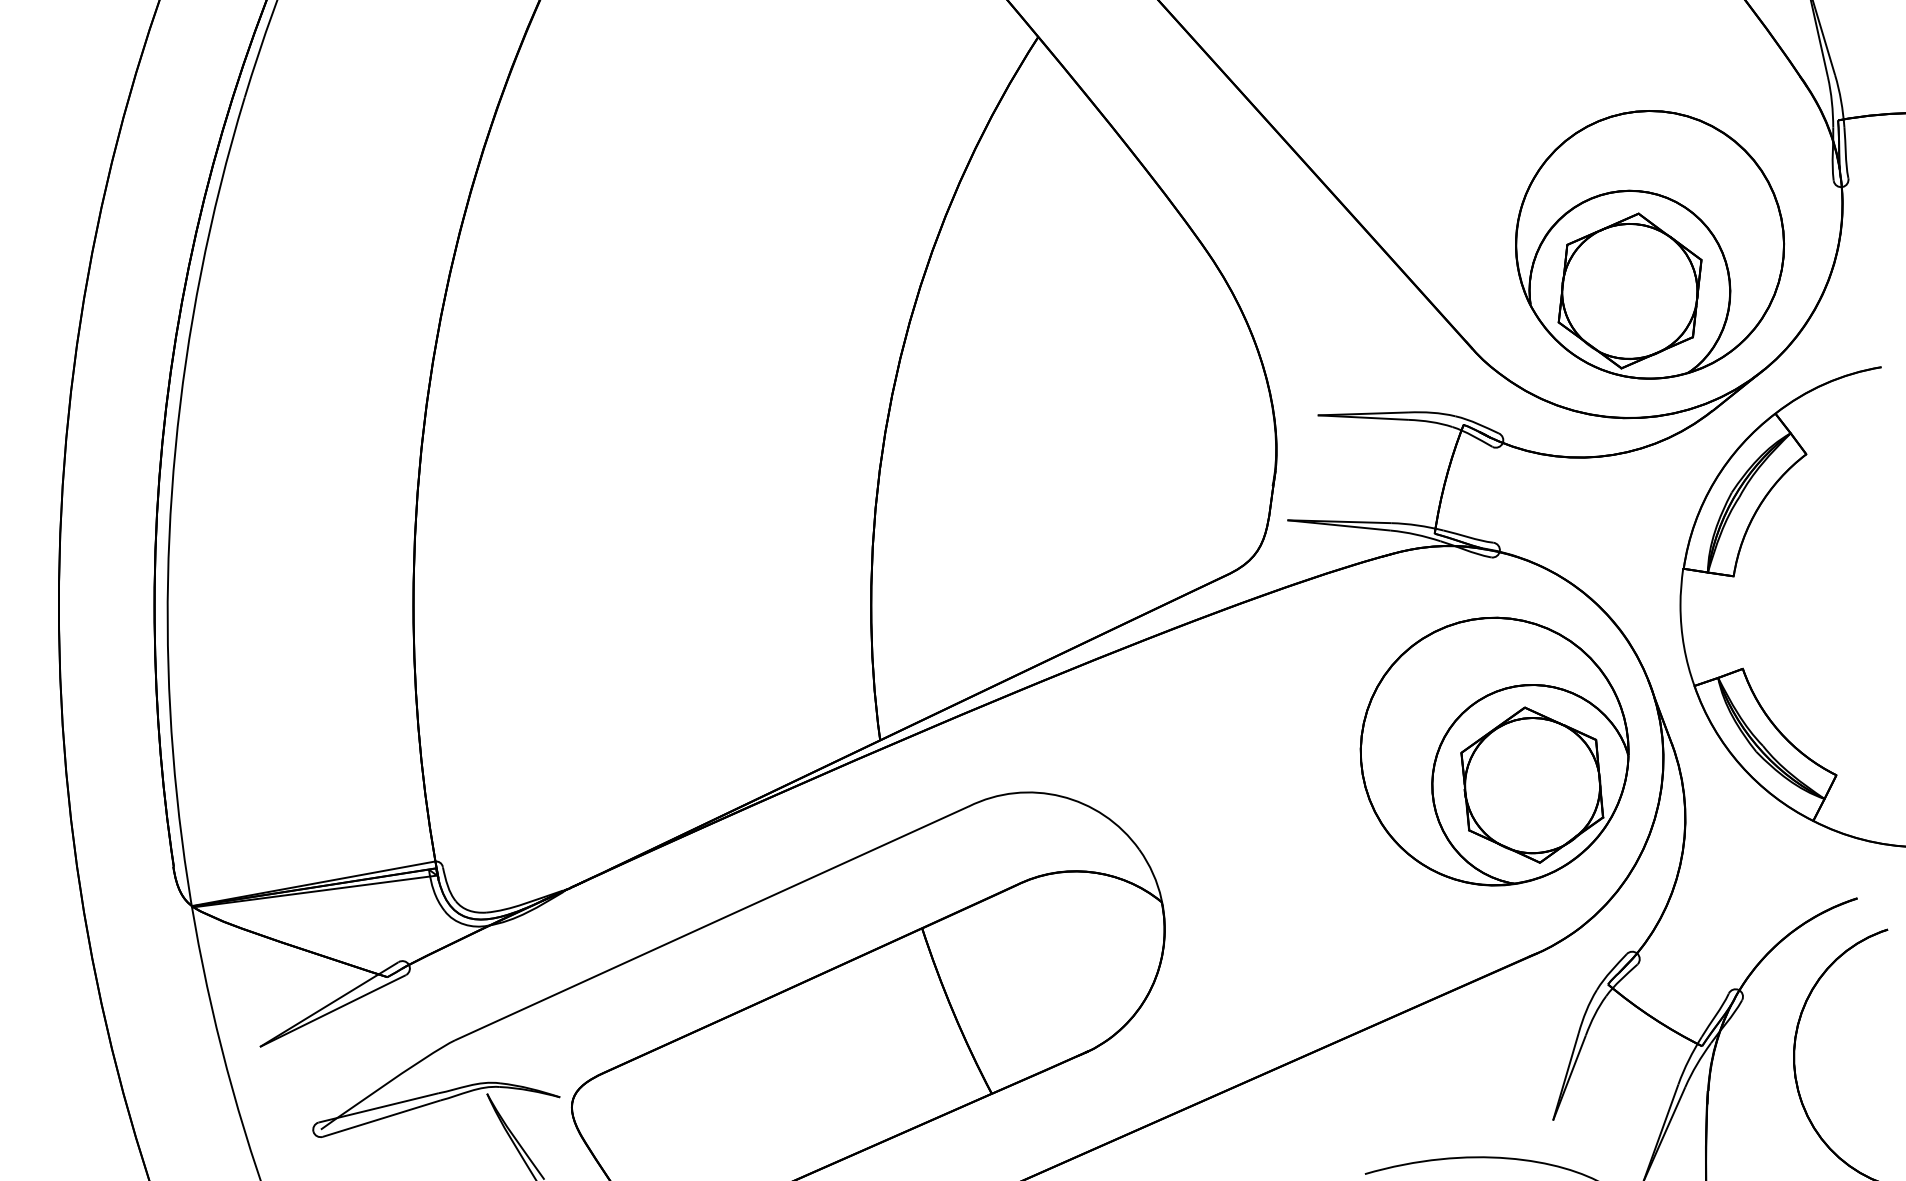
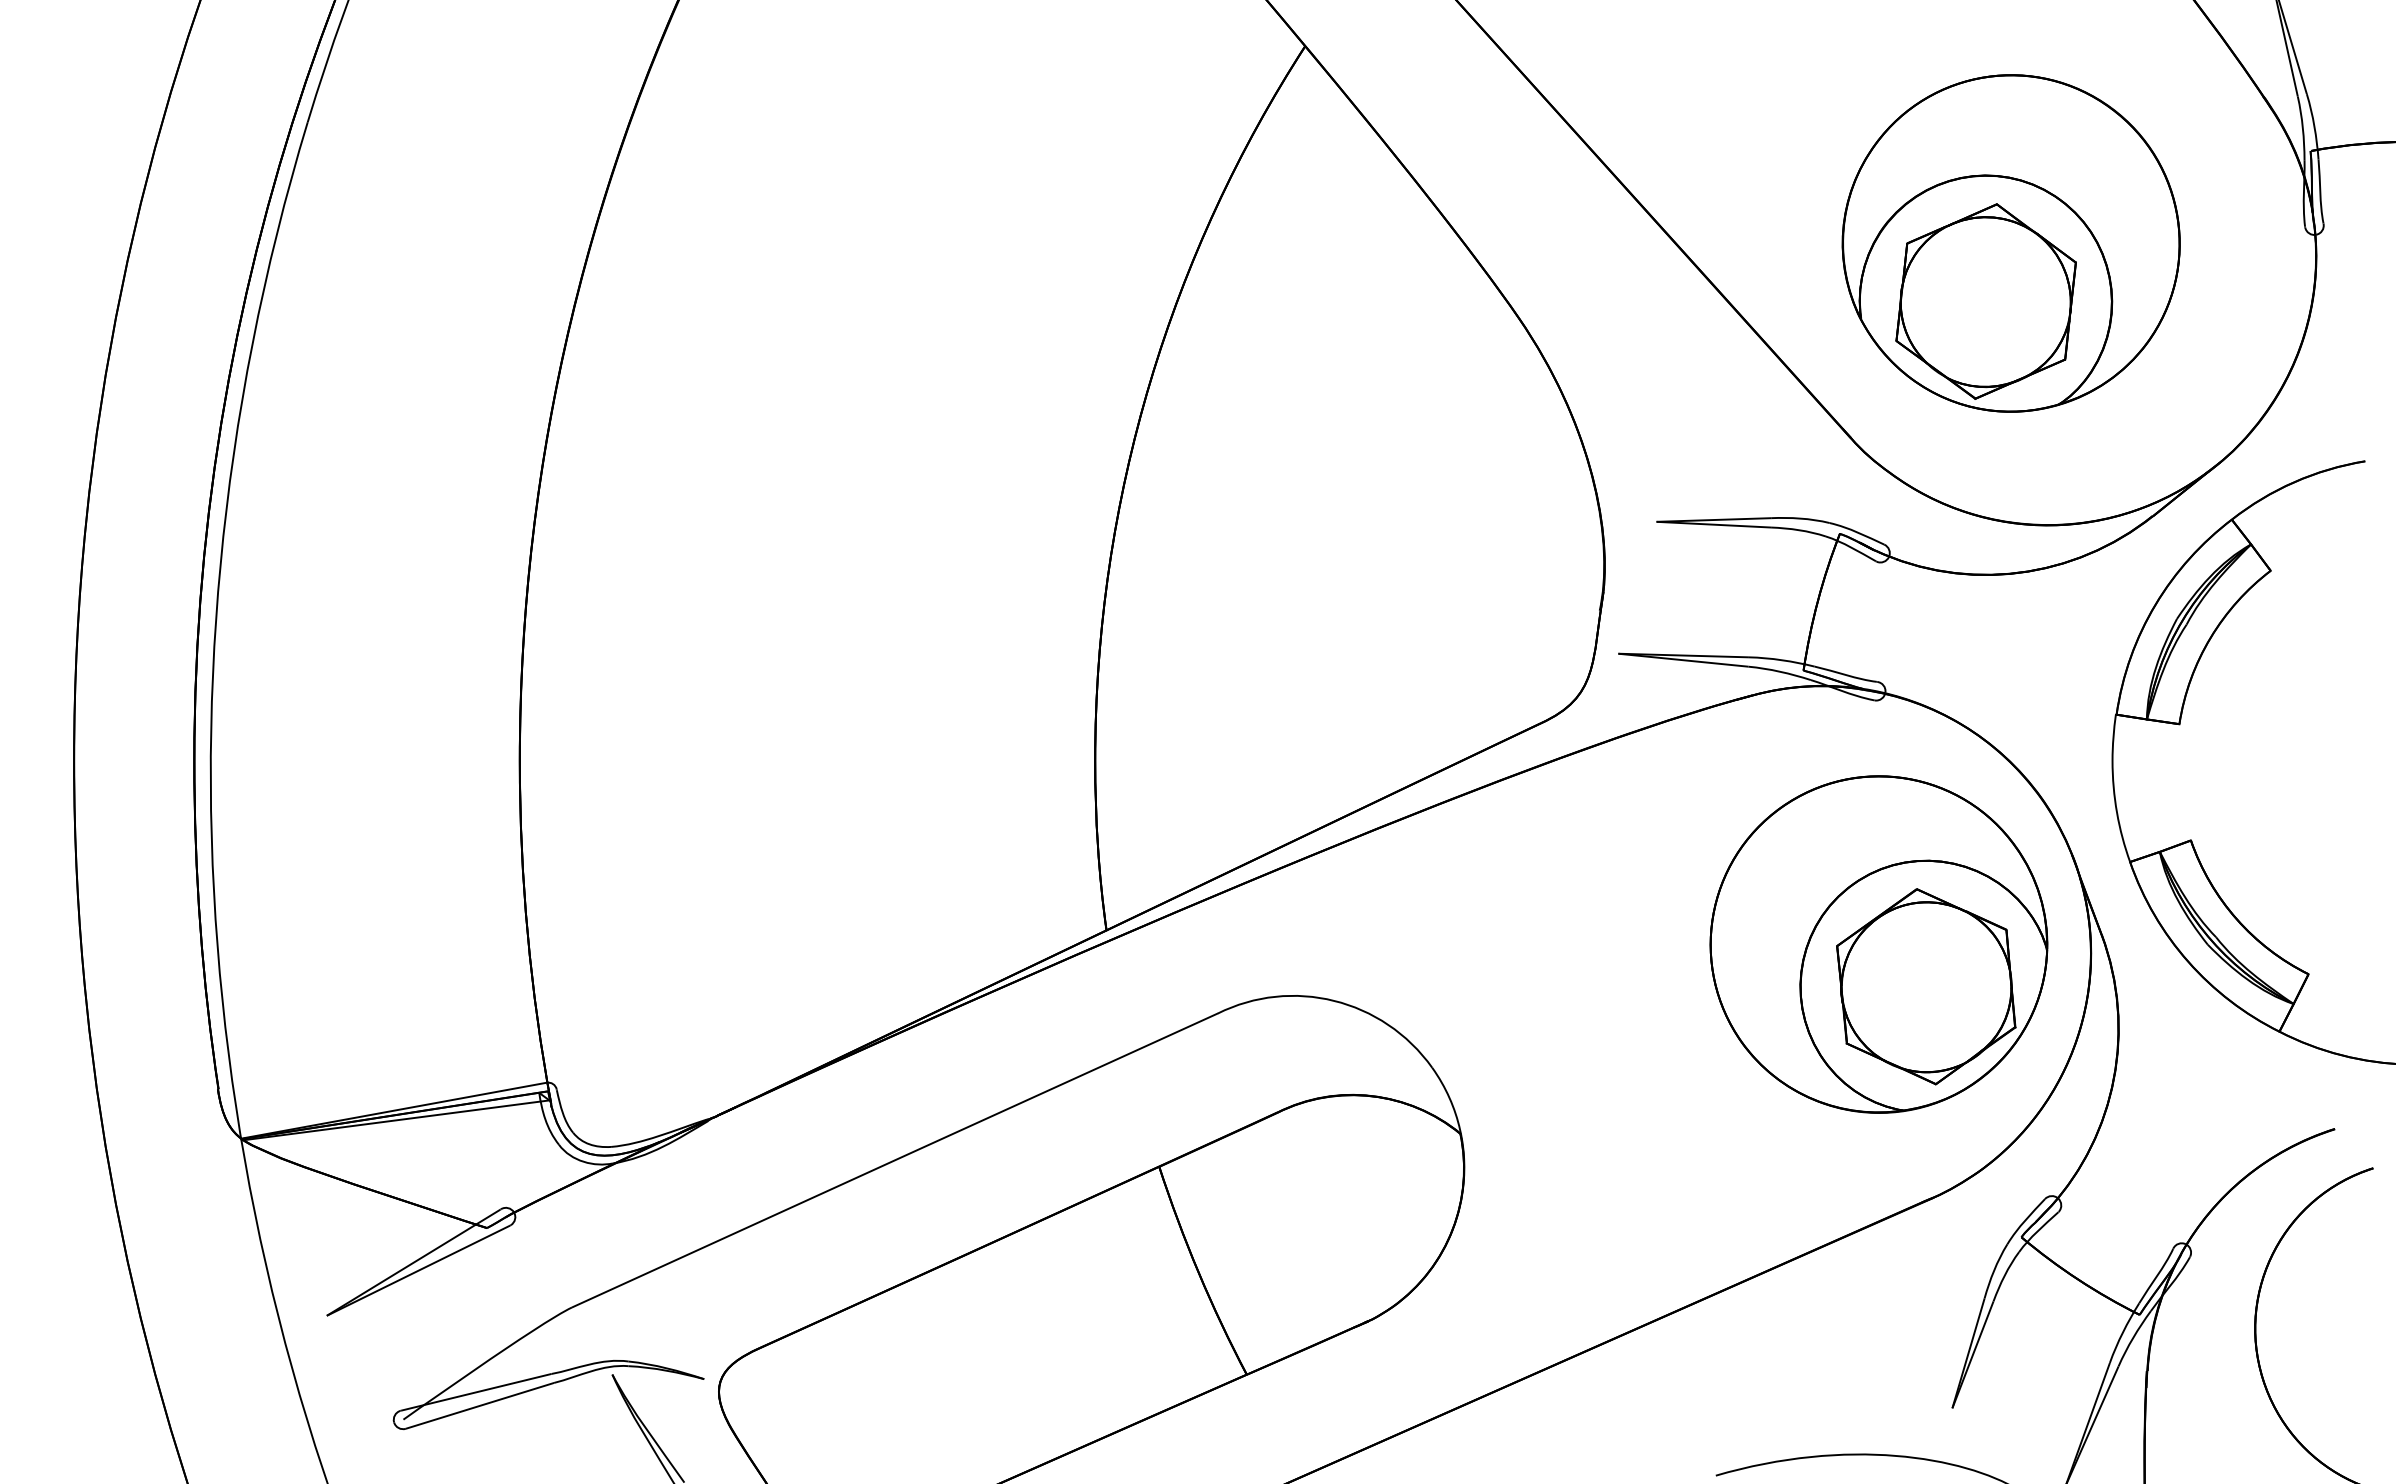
part: (1649, 244) -> (2010, 243), moved

